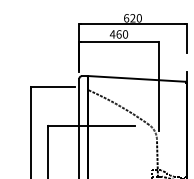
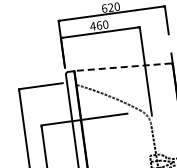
line: (136, 78) -> (122, 66), solid -> dashed

